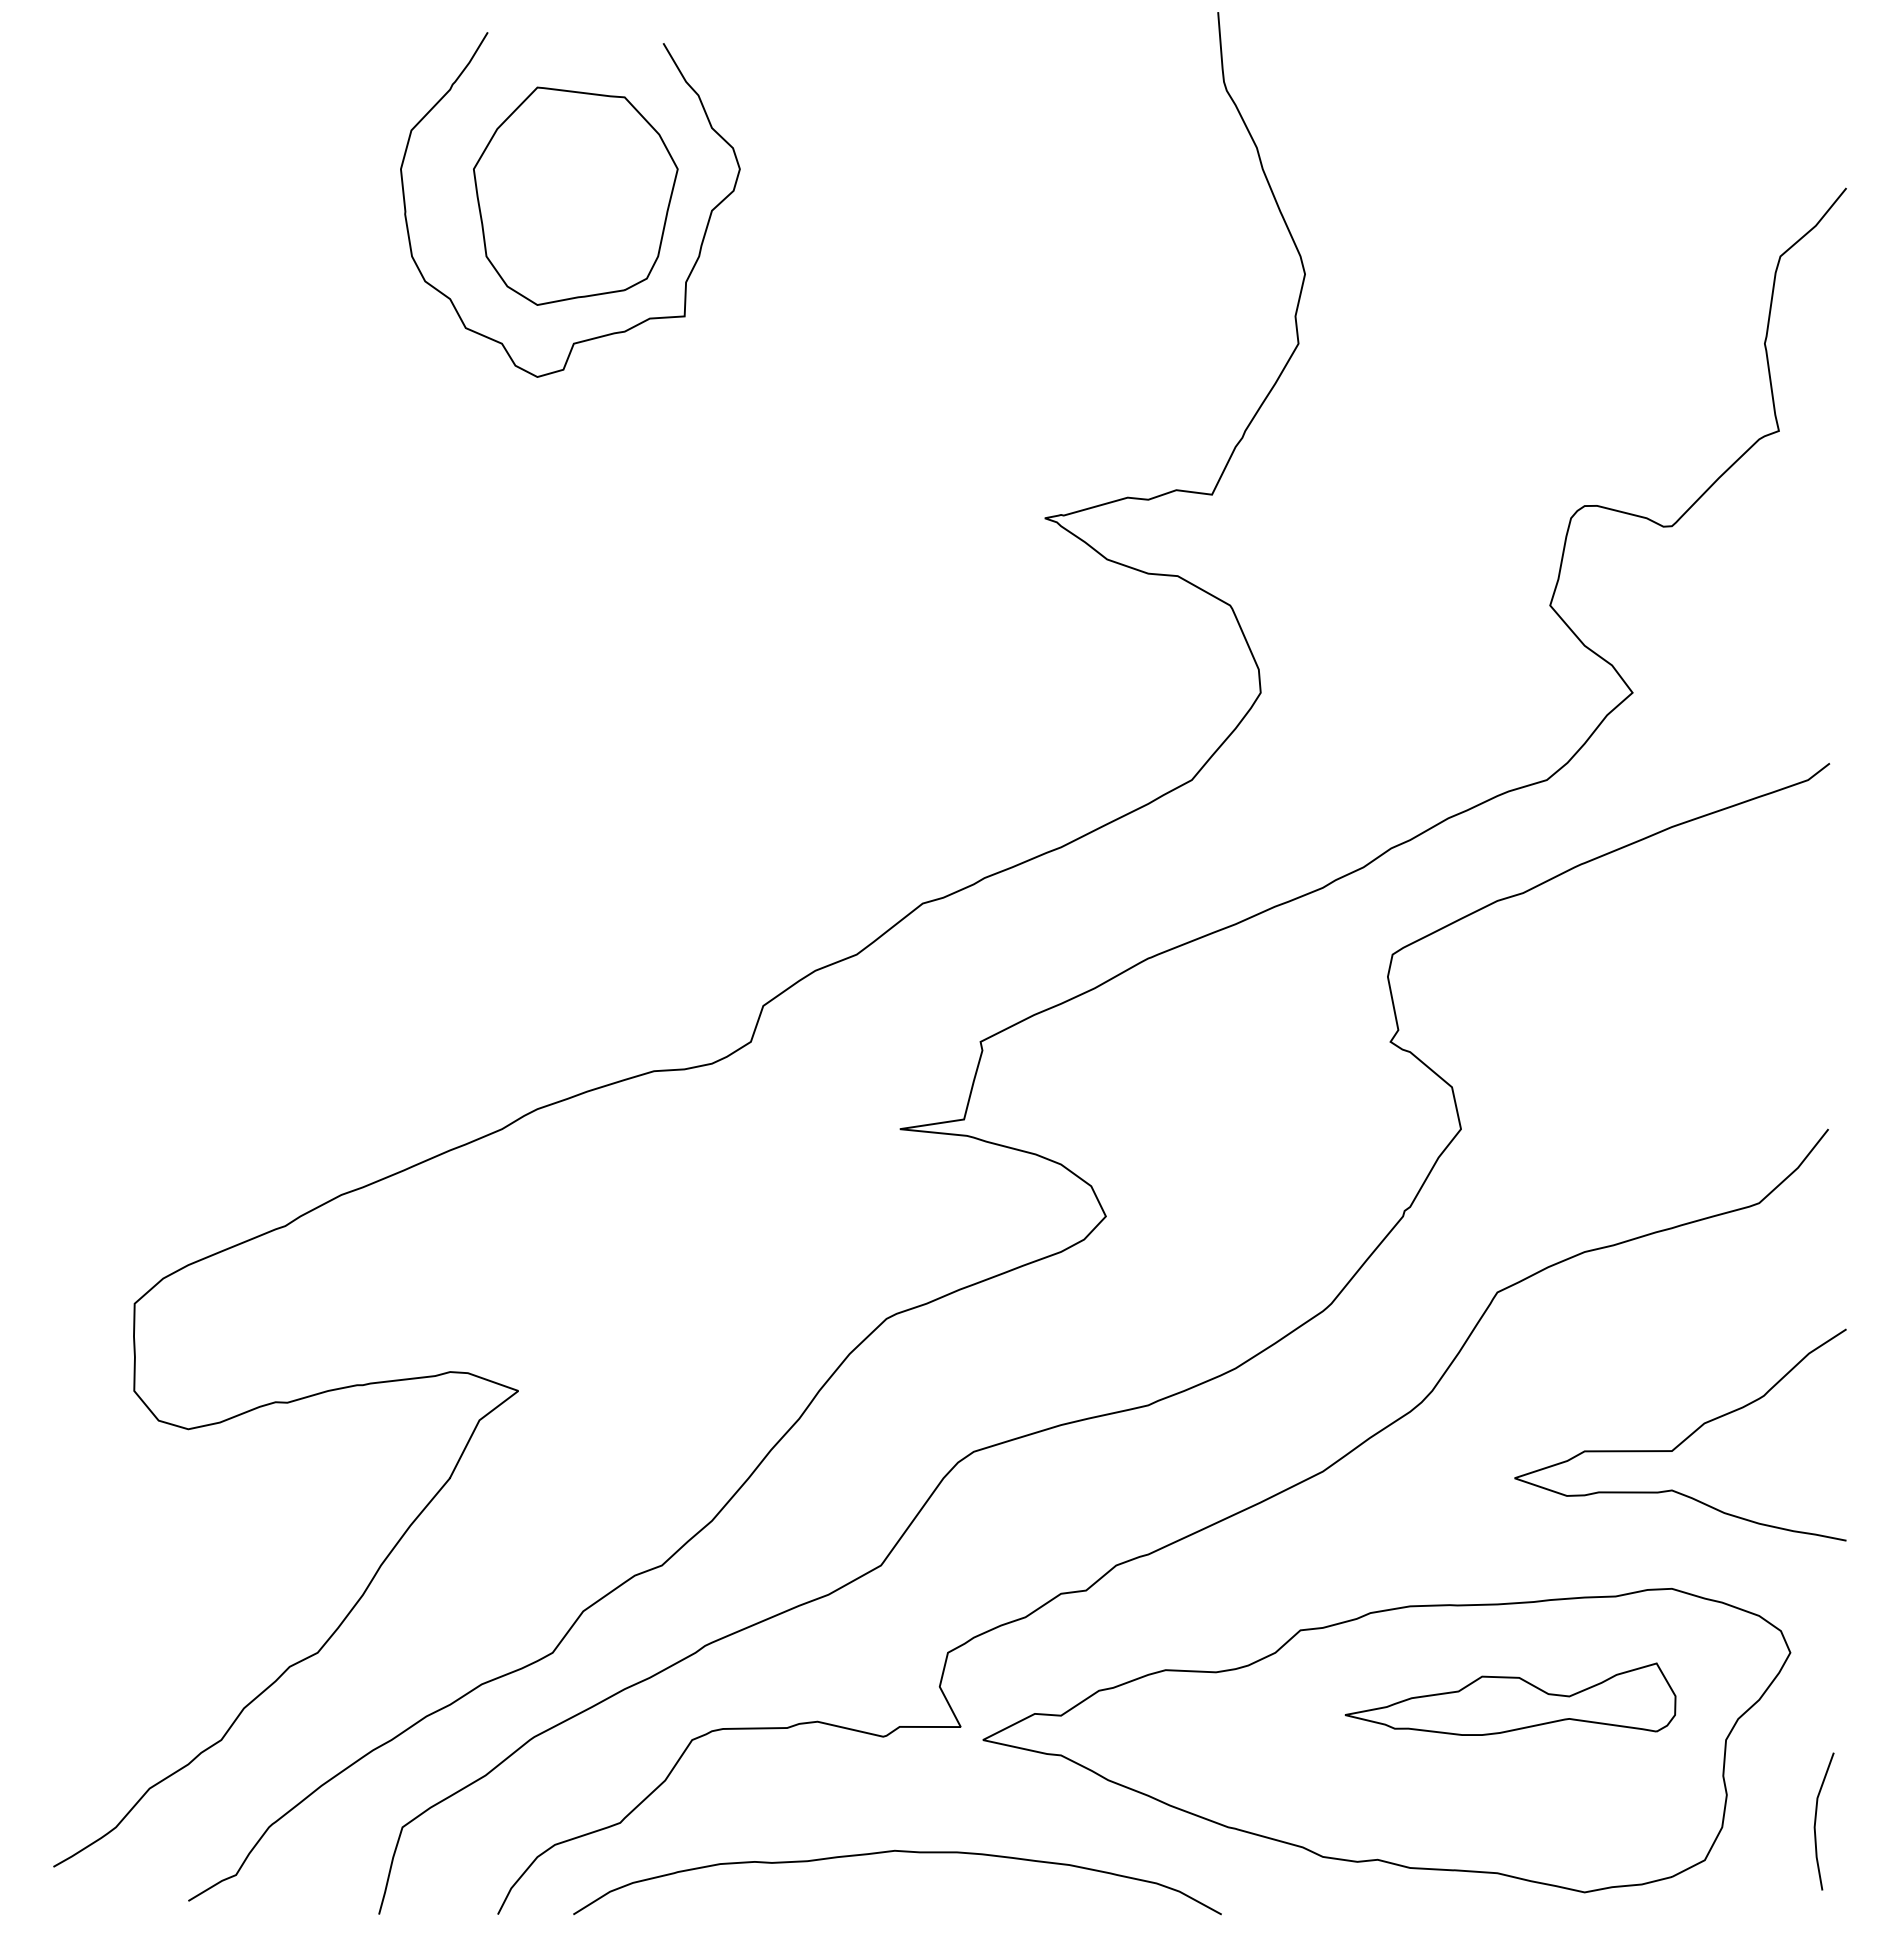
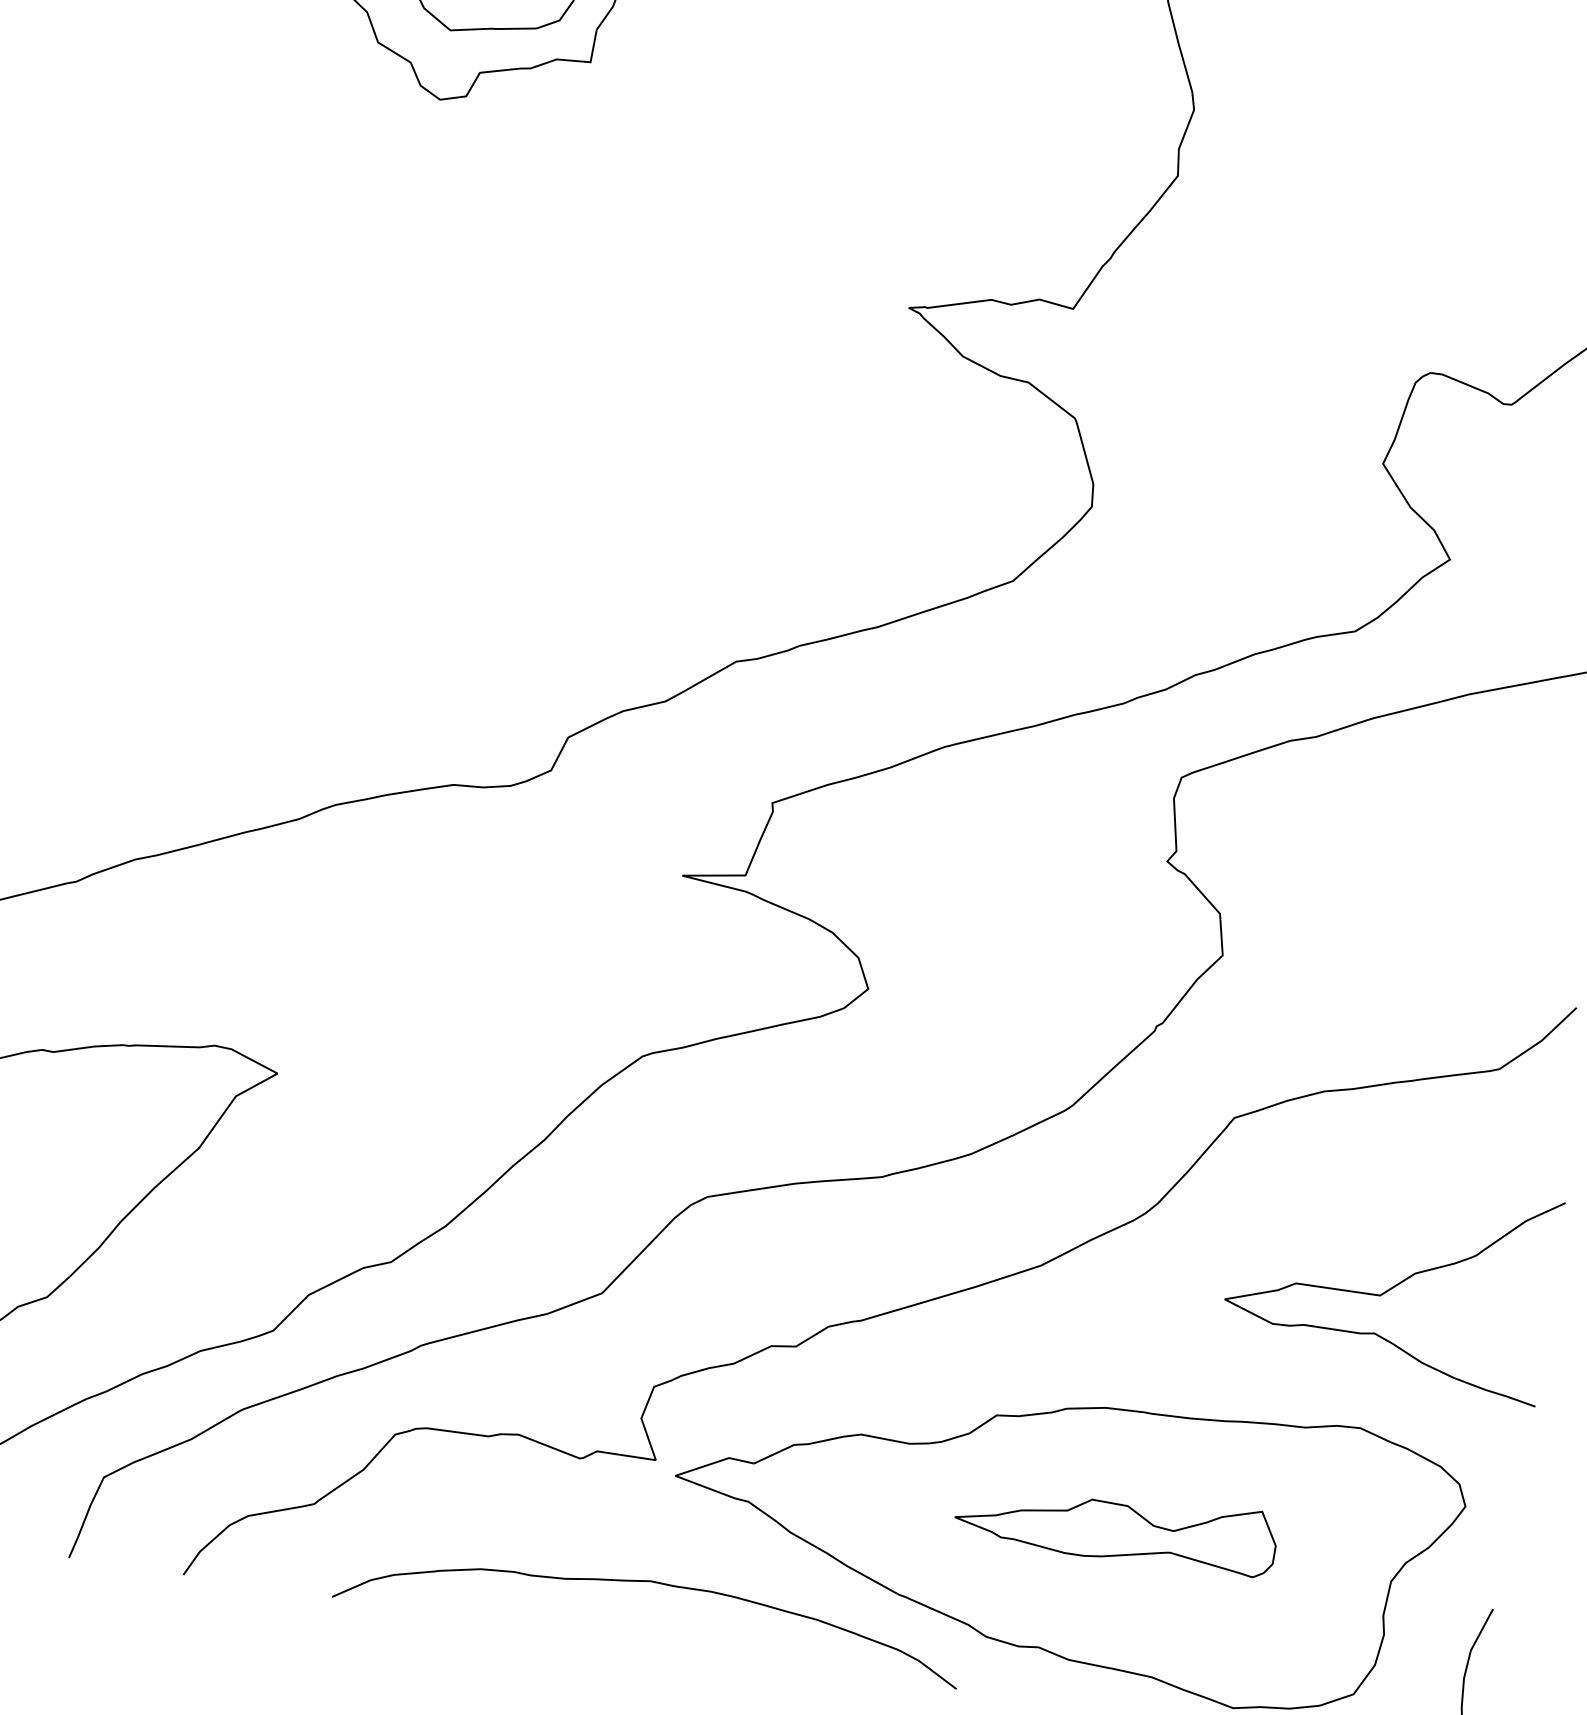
part: (1510, 1698) -> (1116, 1524), moved
curve: (901, 1852) -> (657, 1583), moved

